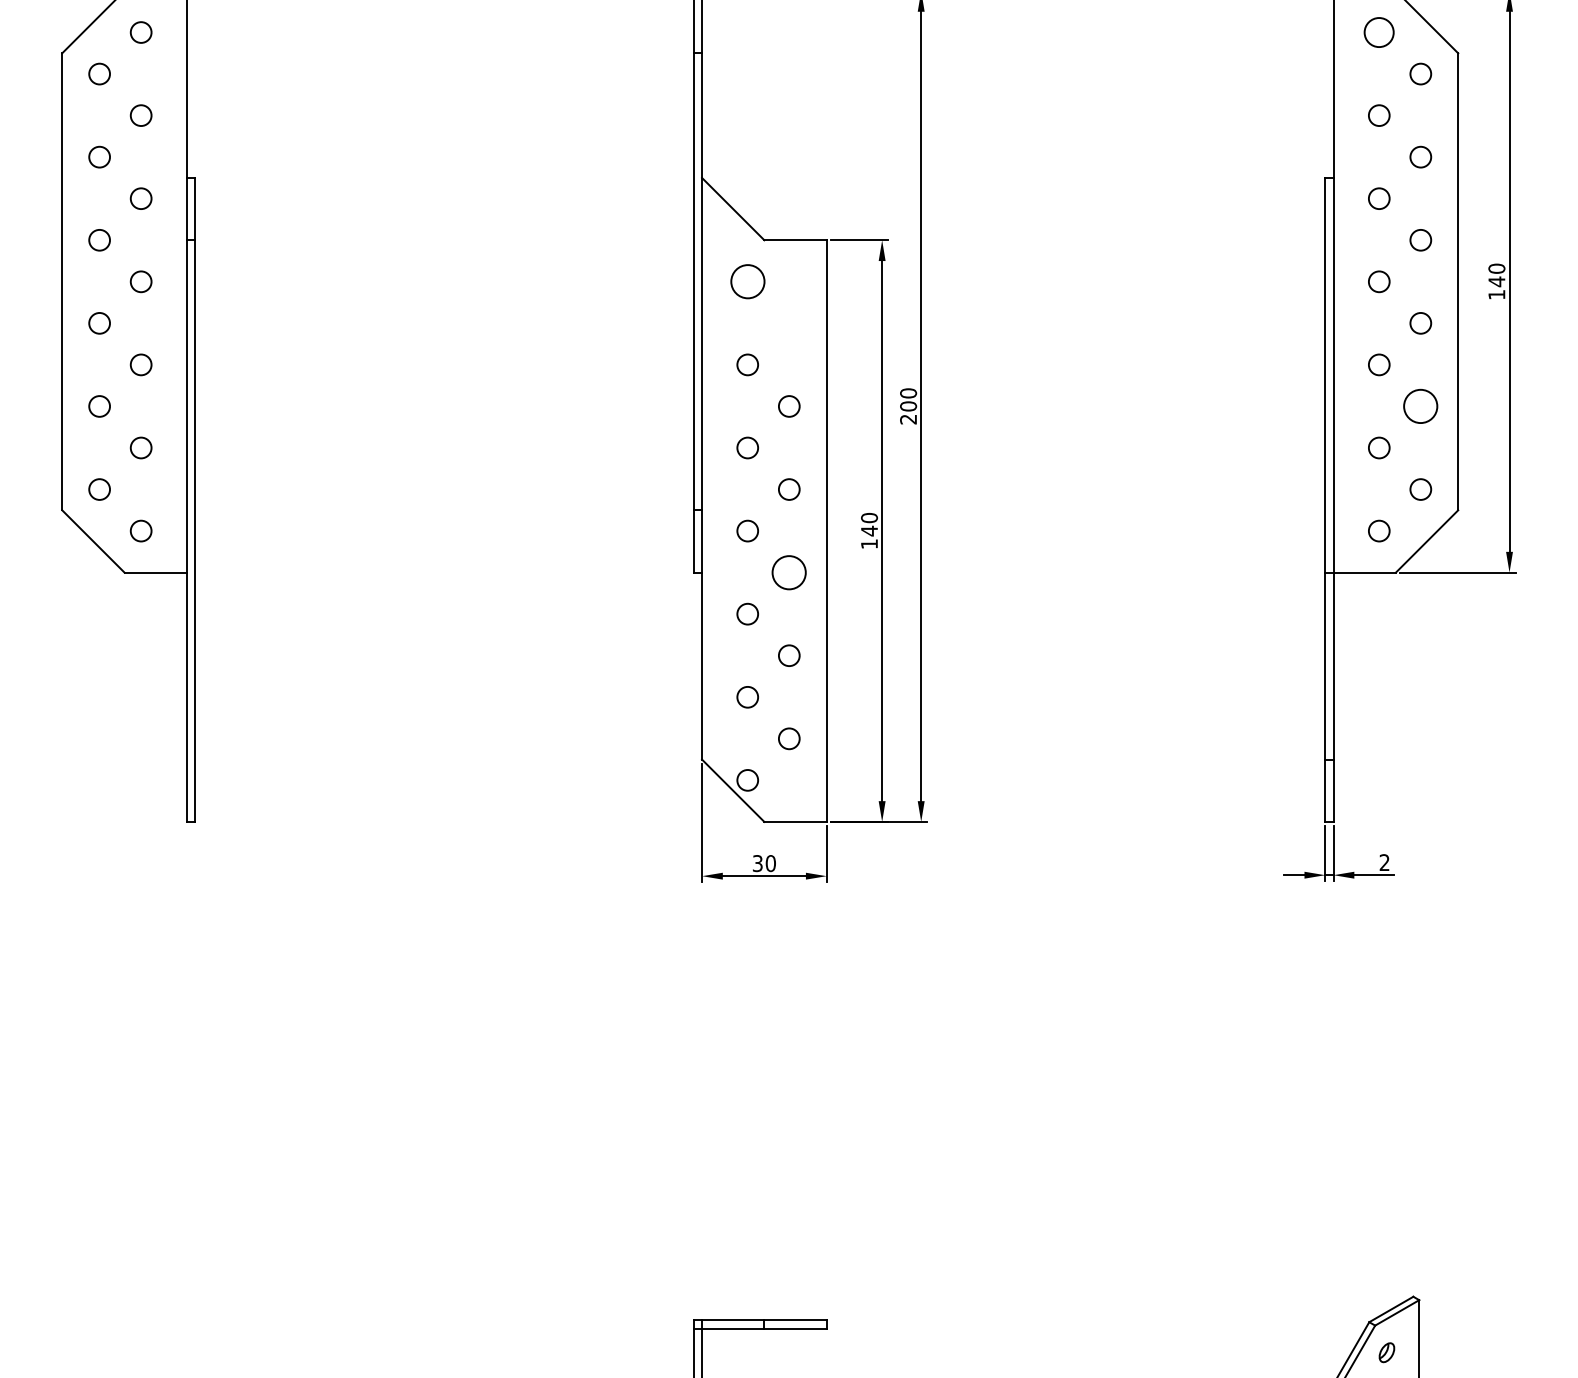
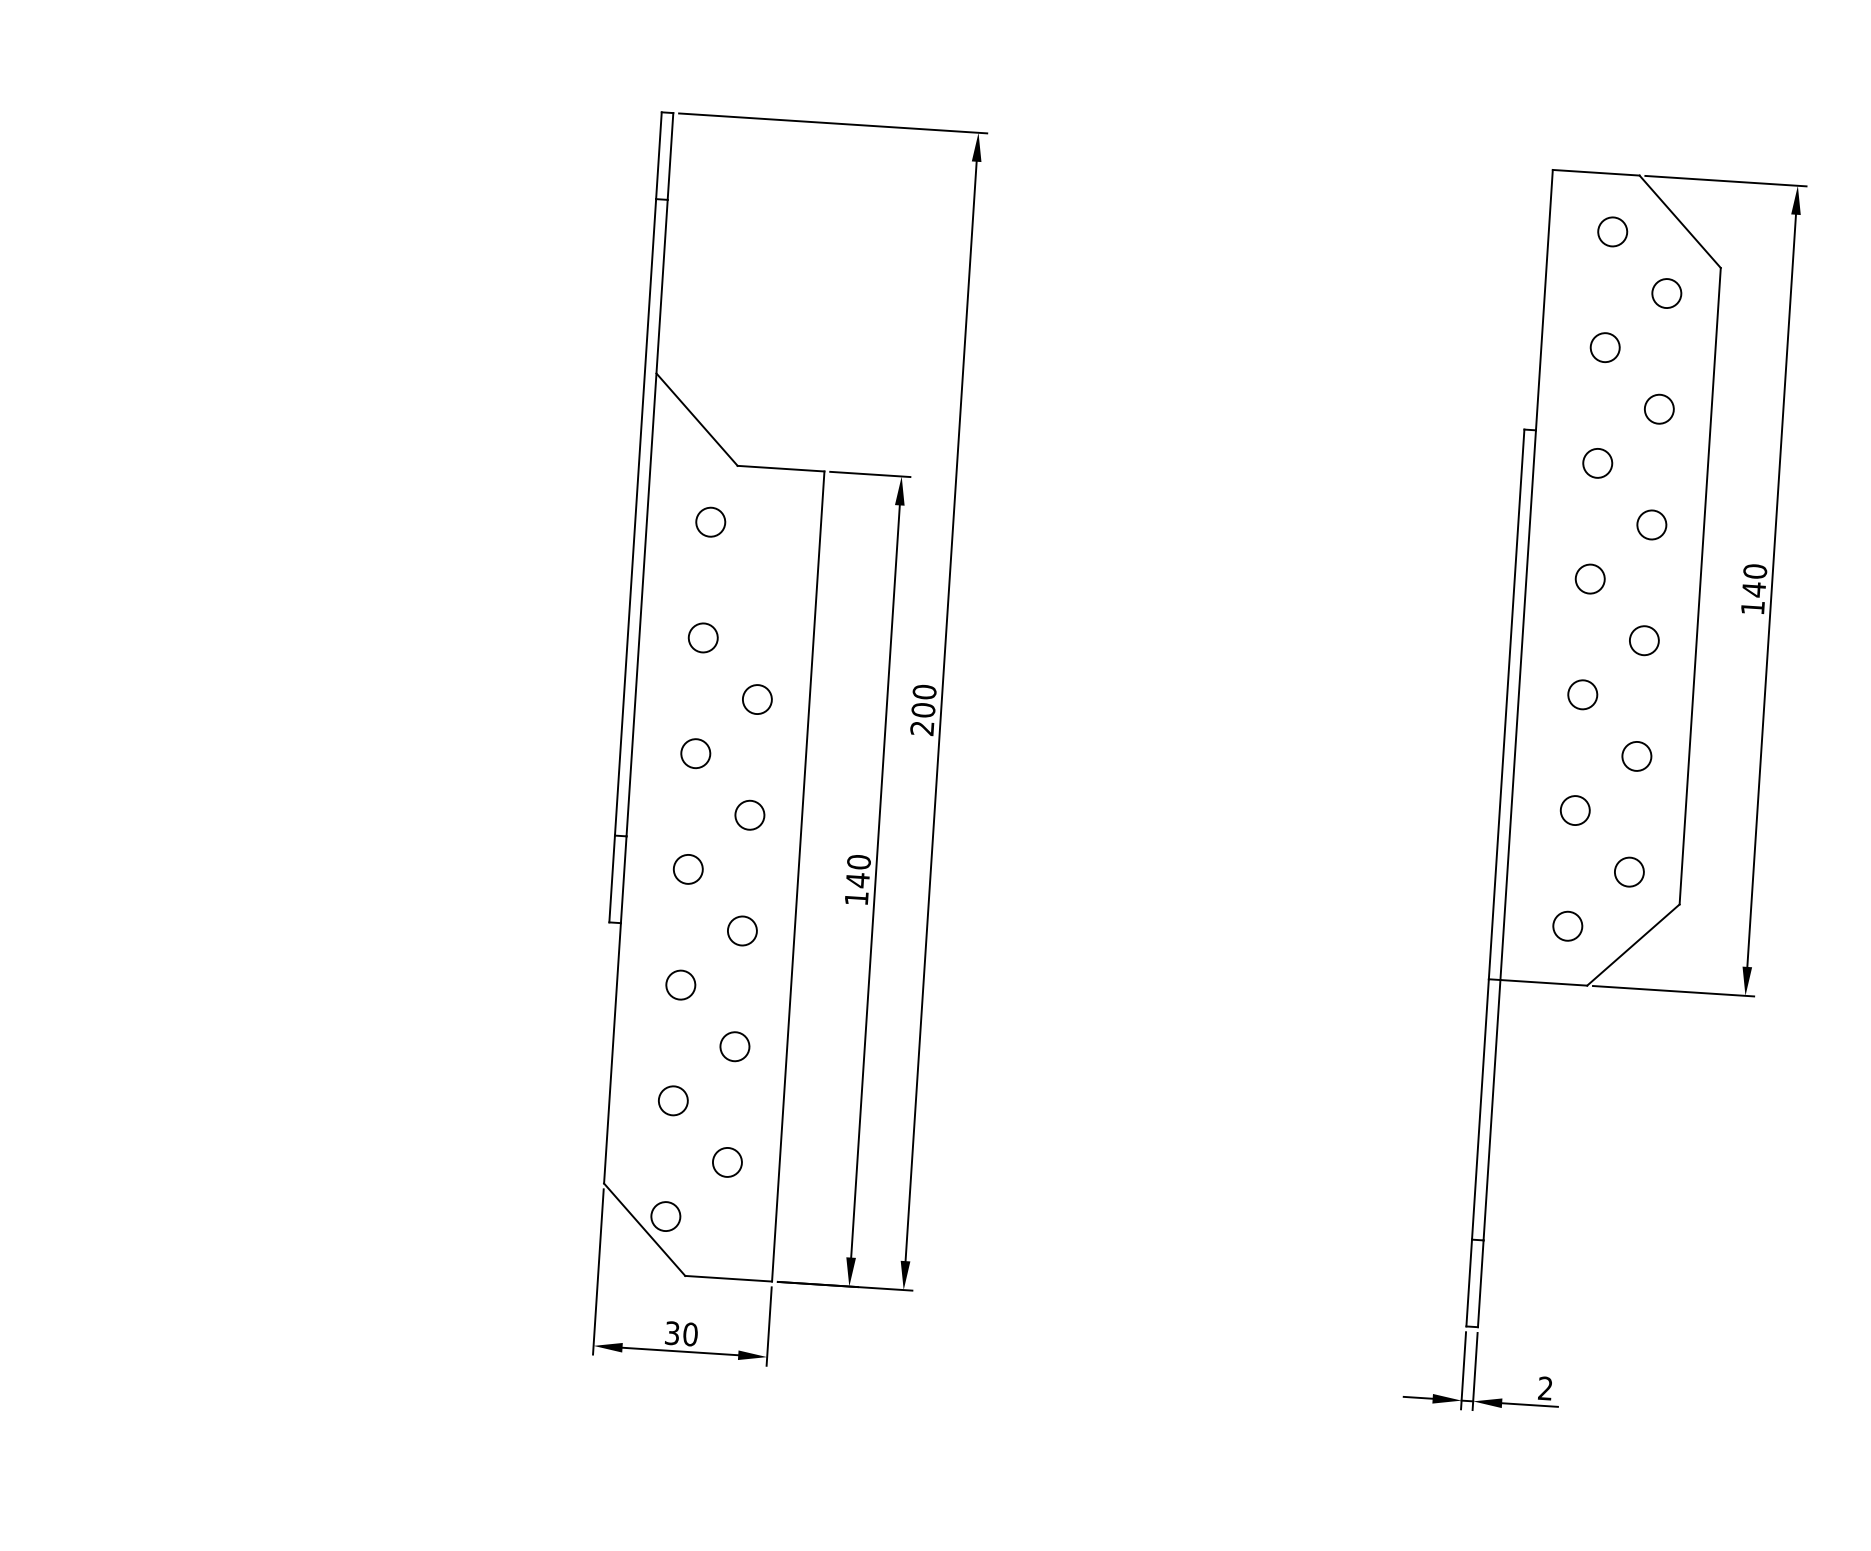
circle: (1379, 32) -> (1613, 231), size x0.71
circle: (747, 281) -> (710, 521), size x0.62
circle: (1420, 406) -> (1636, 756), size x0.62
circle: (789, 572) -> (742, 930), size x0.62

